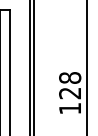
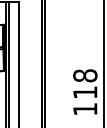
text: (69, 93) -> (84, 92), 128 -> 118

